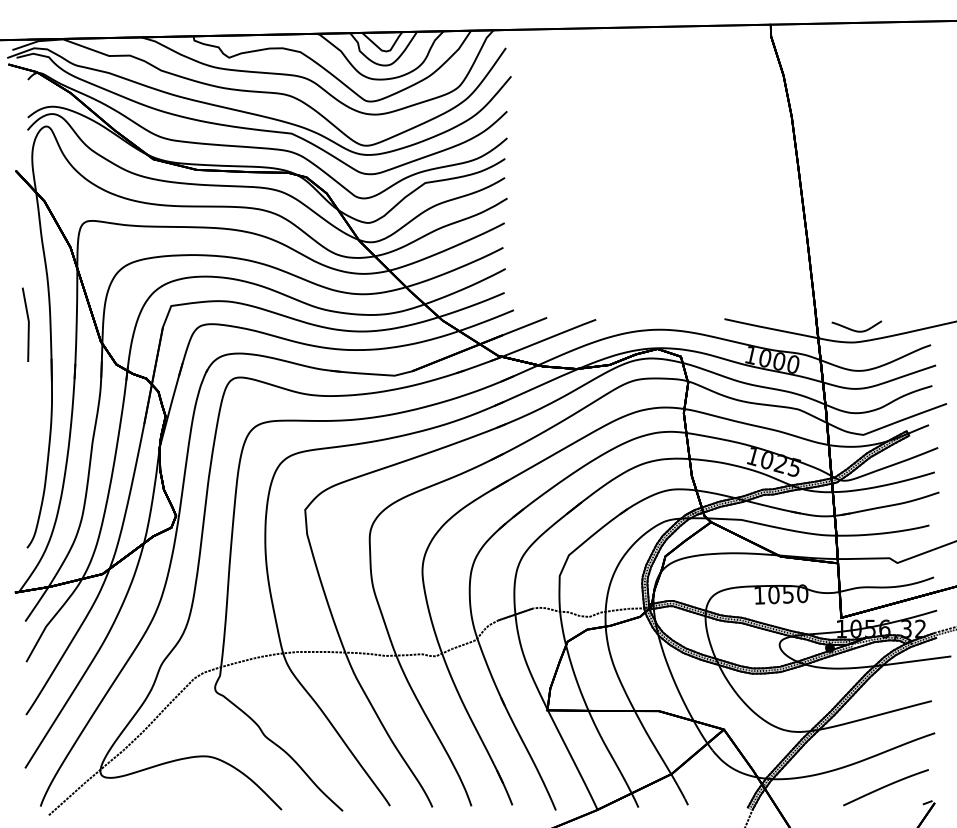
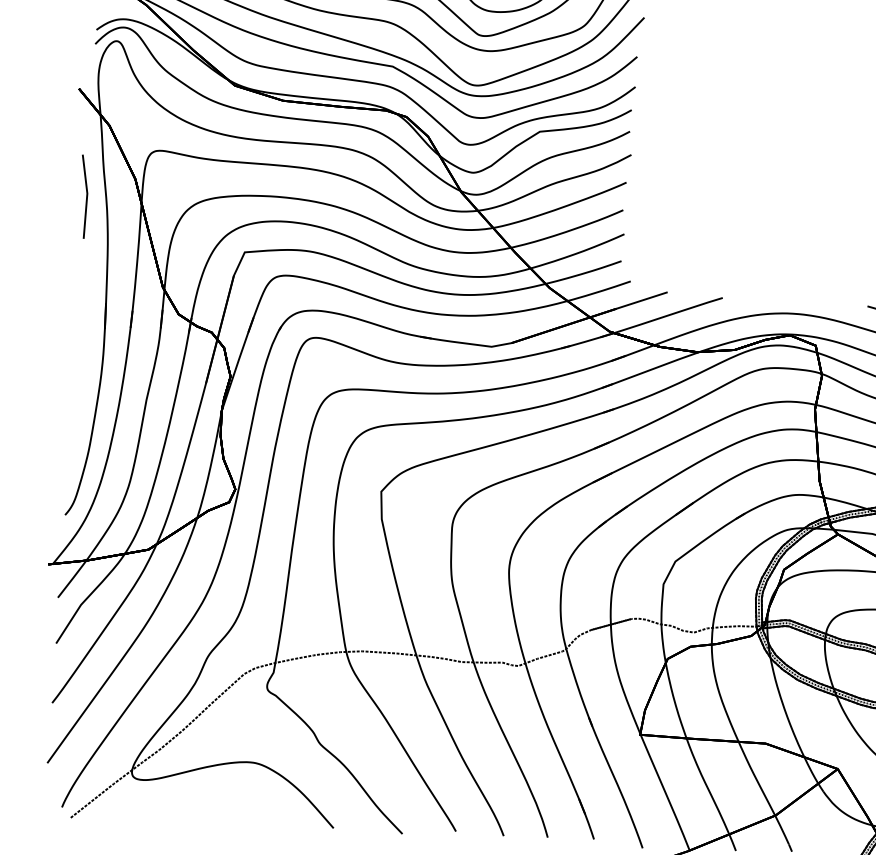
line: (27, 325) -> (85, 197), moved

